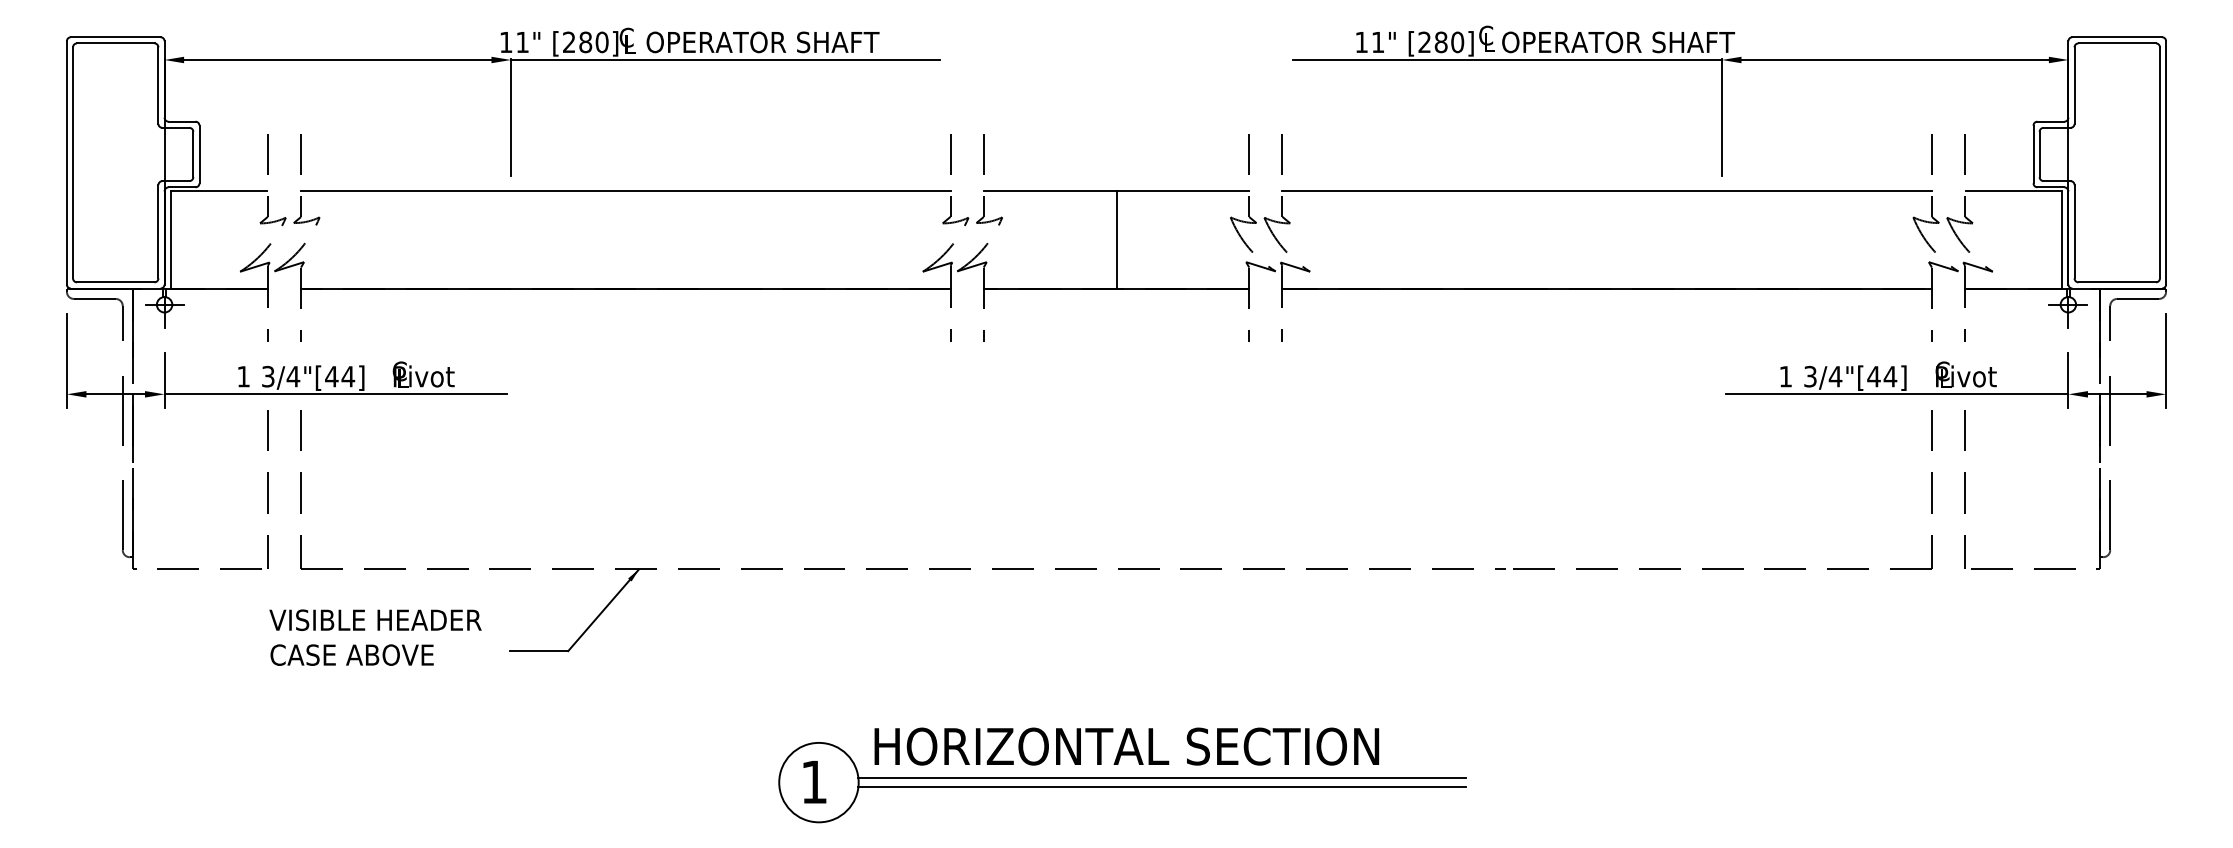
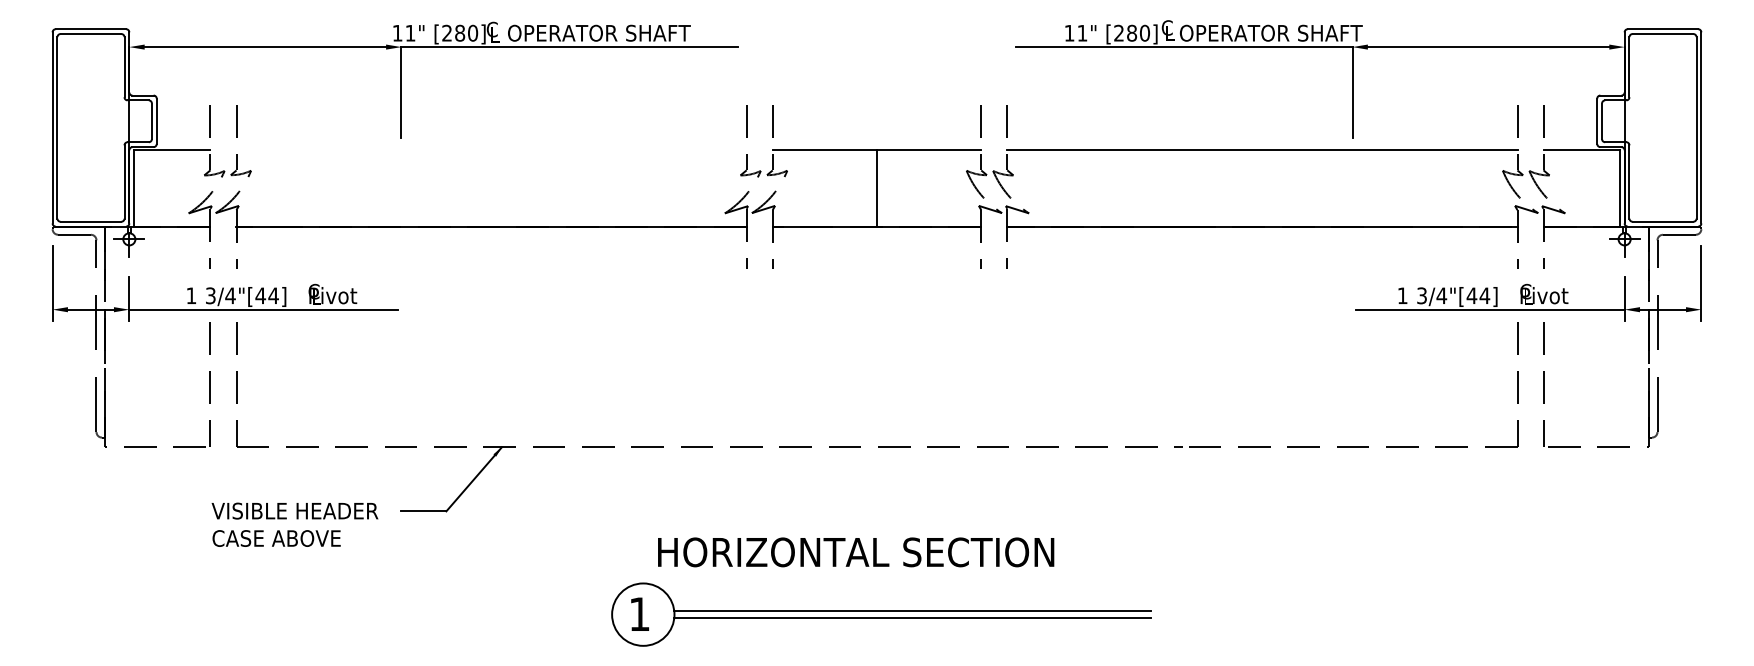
line: (625, 190) -> (491, 149), removed
text: (374, 637) -> (294, 524), moved
text: (1127, 746) -> (856, 552), moved

